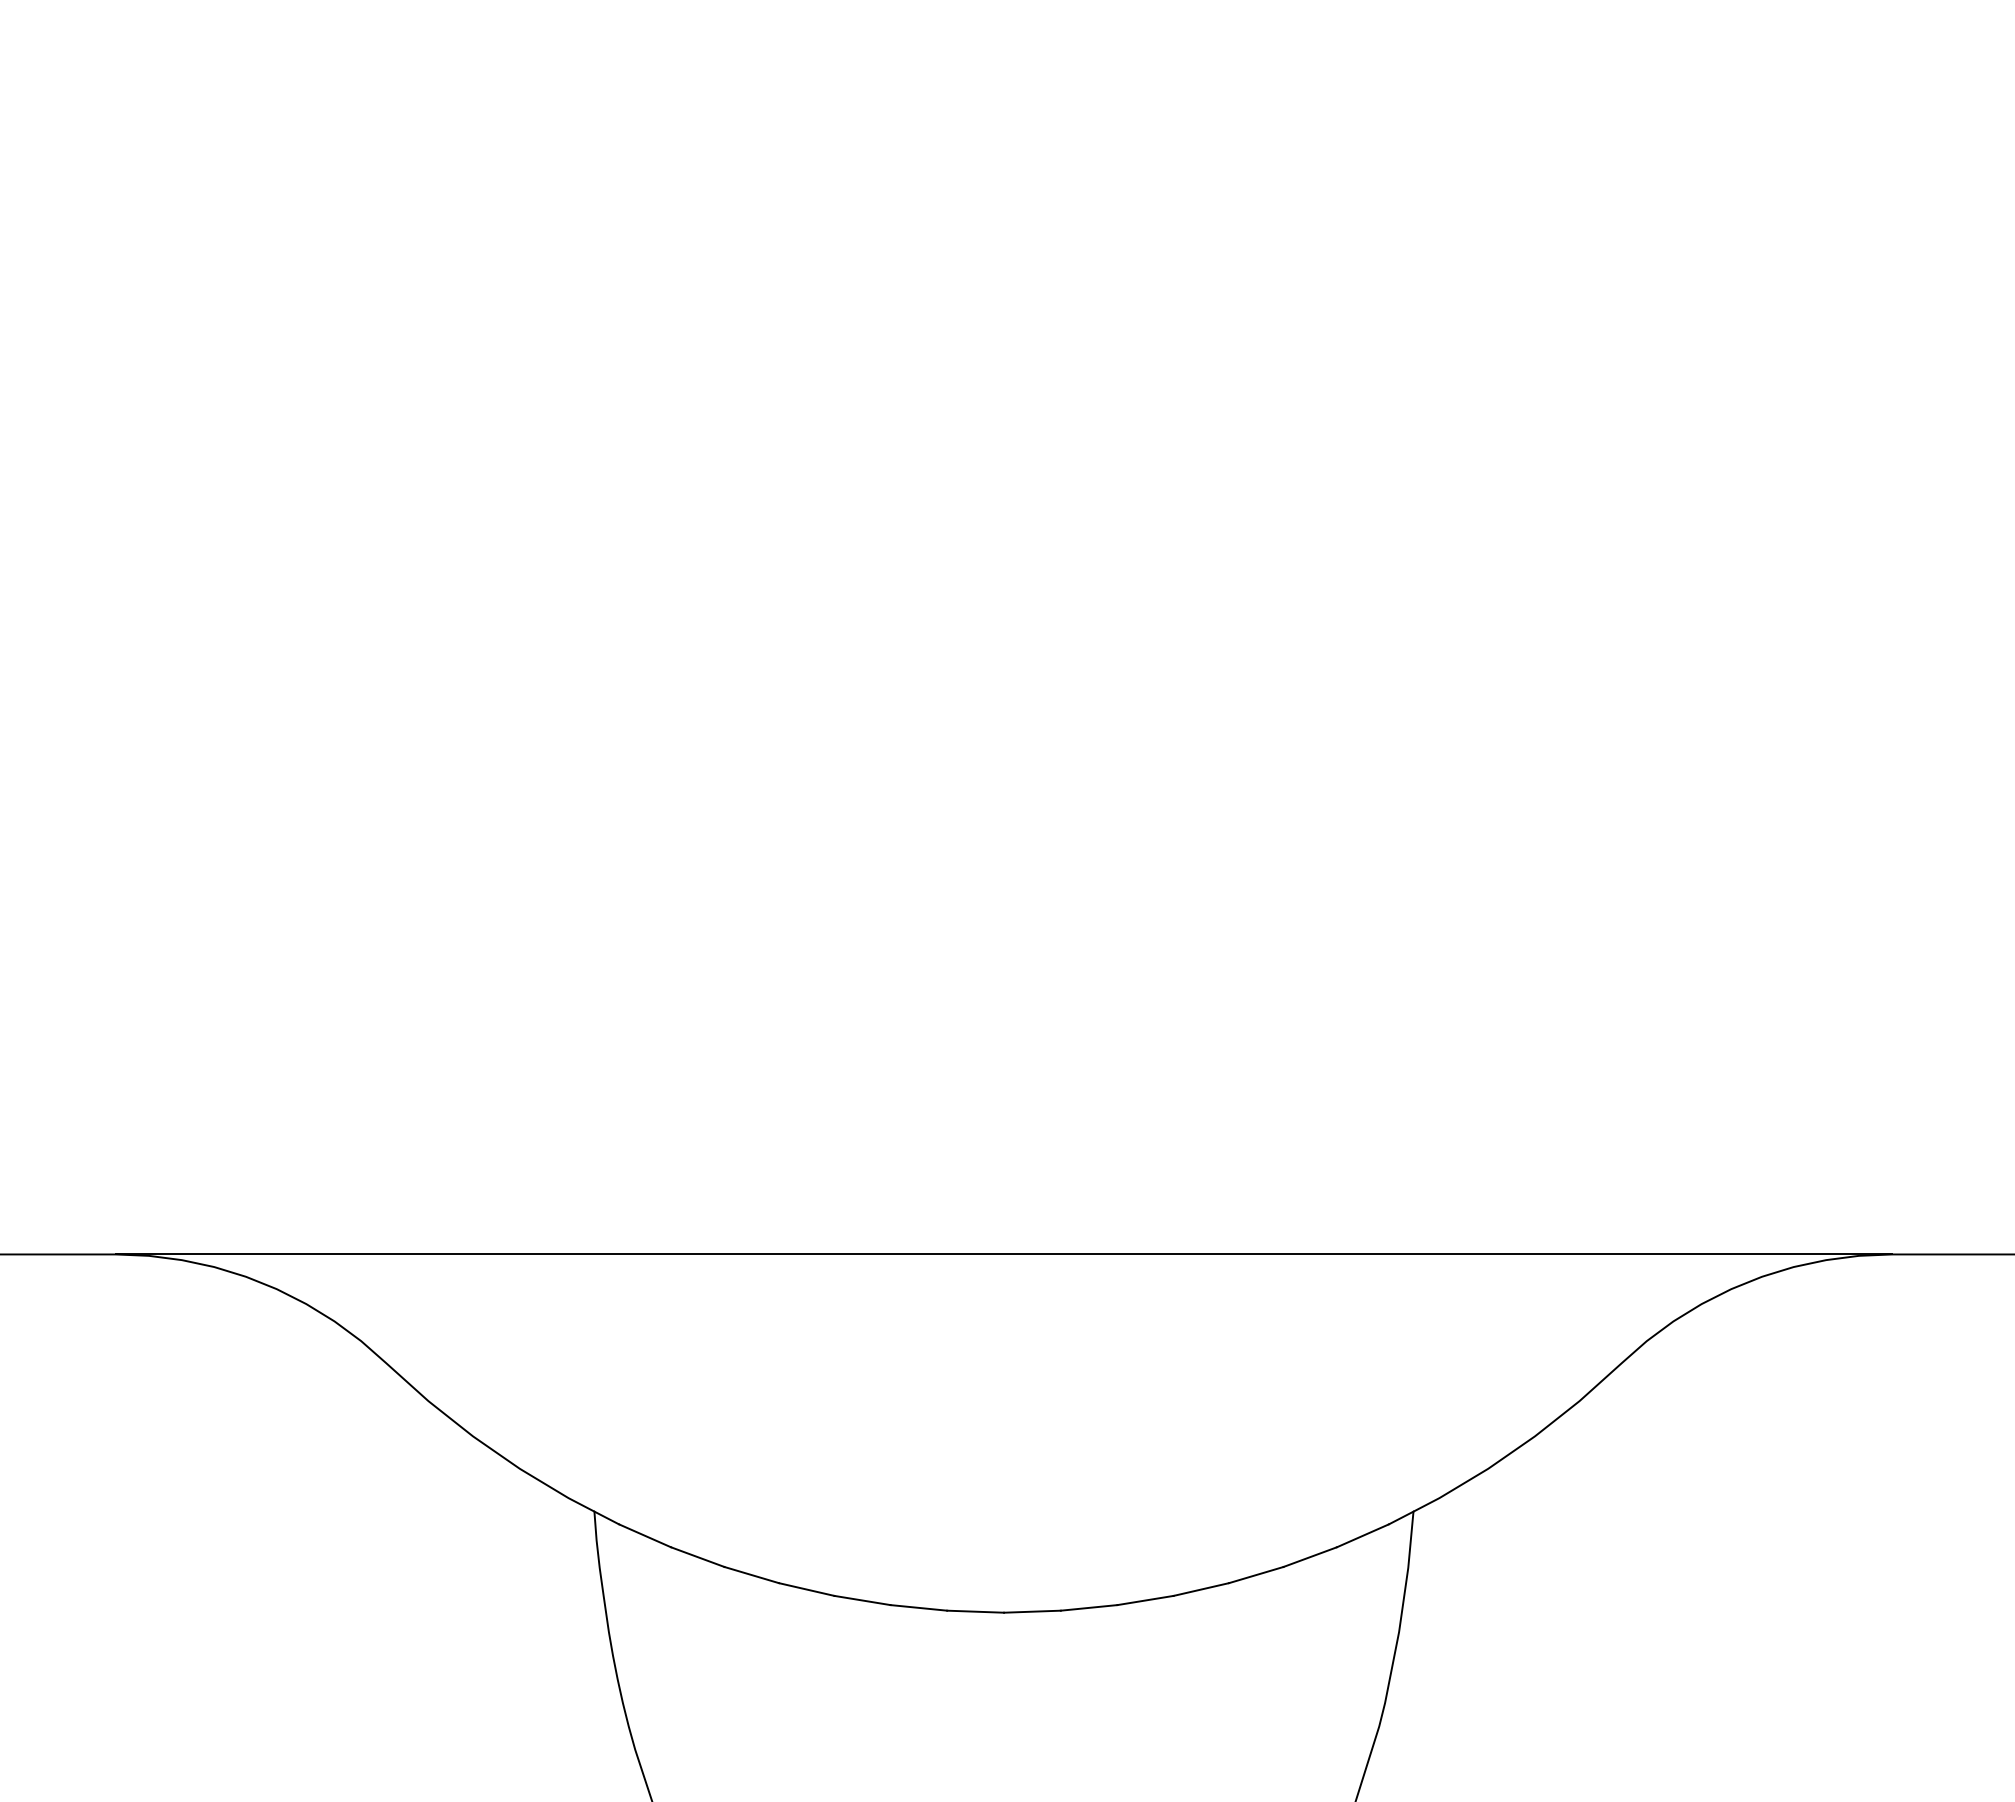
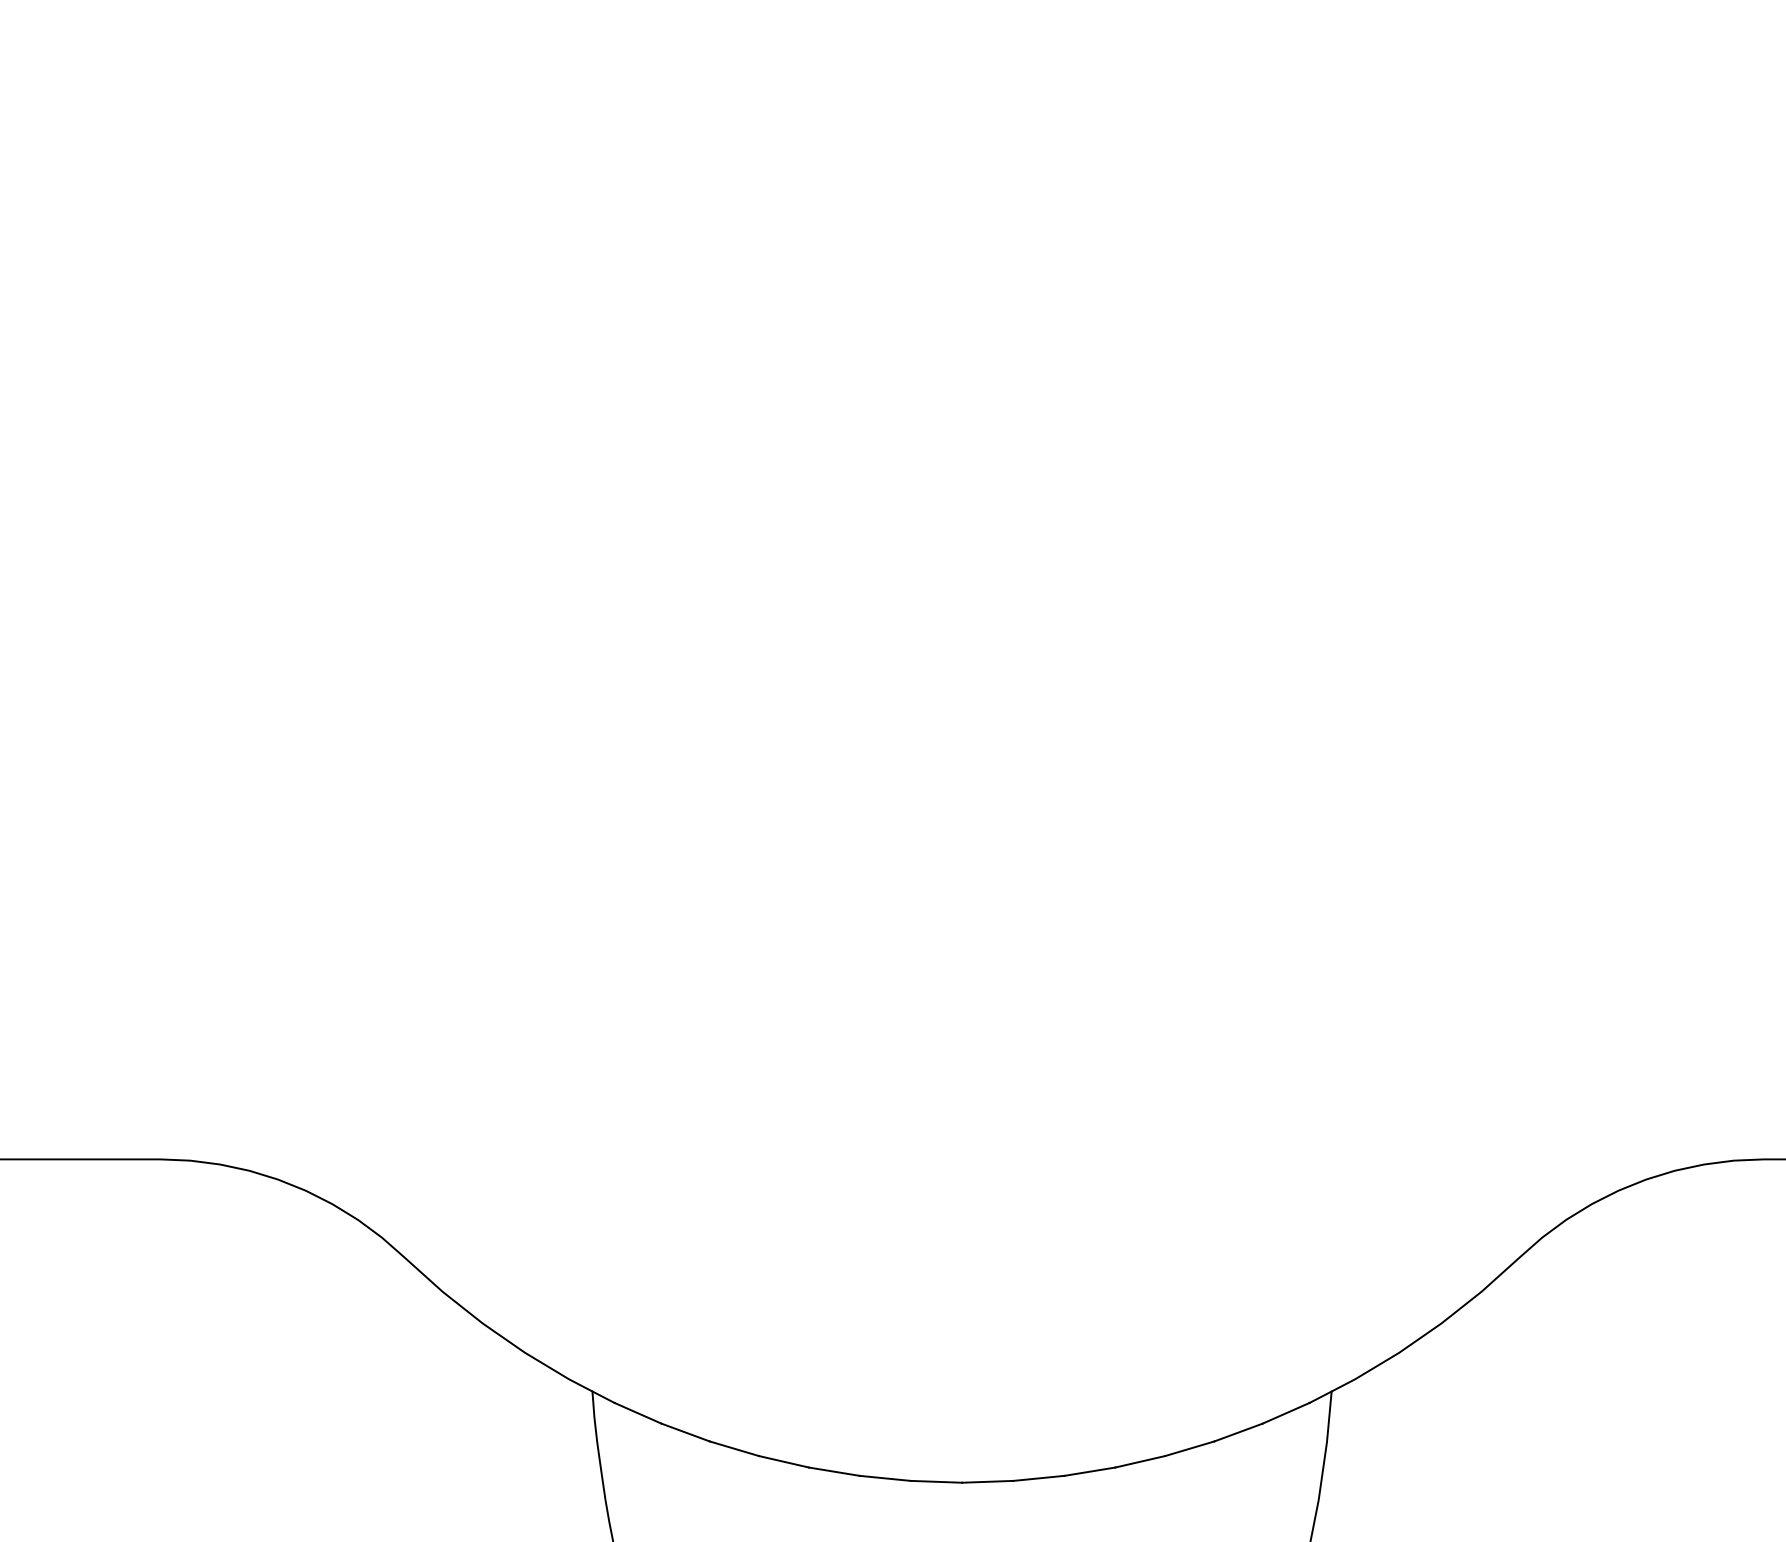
line: (1003, 1254) -> (961, 1159), removed

